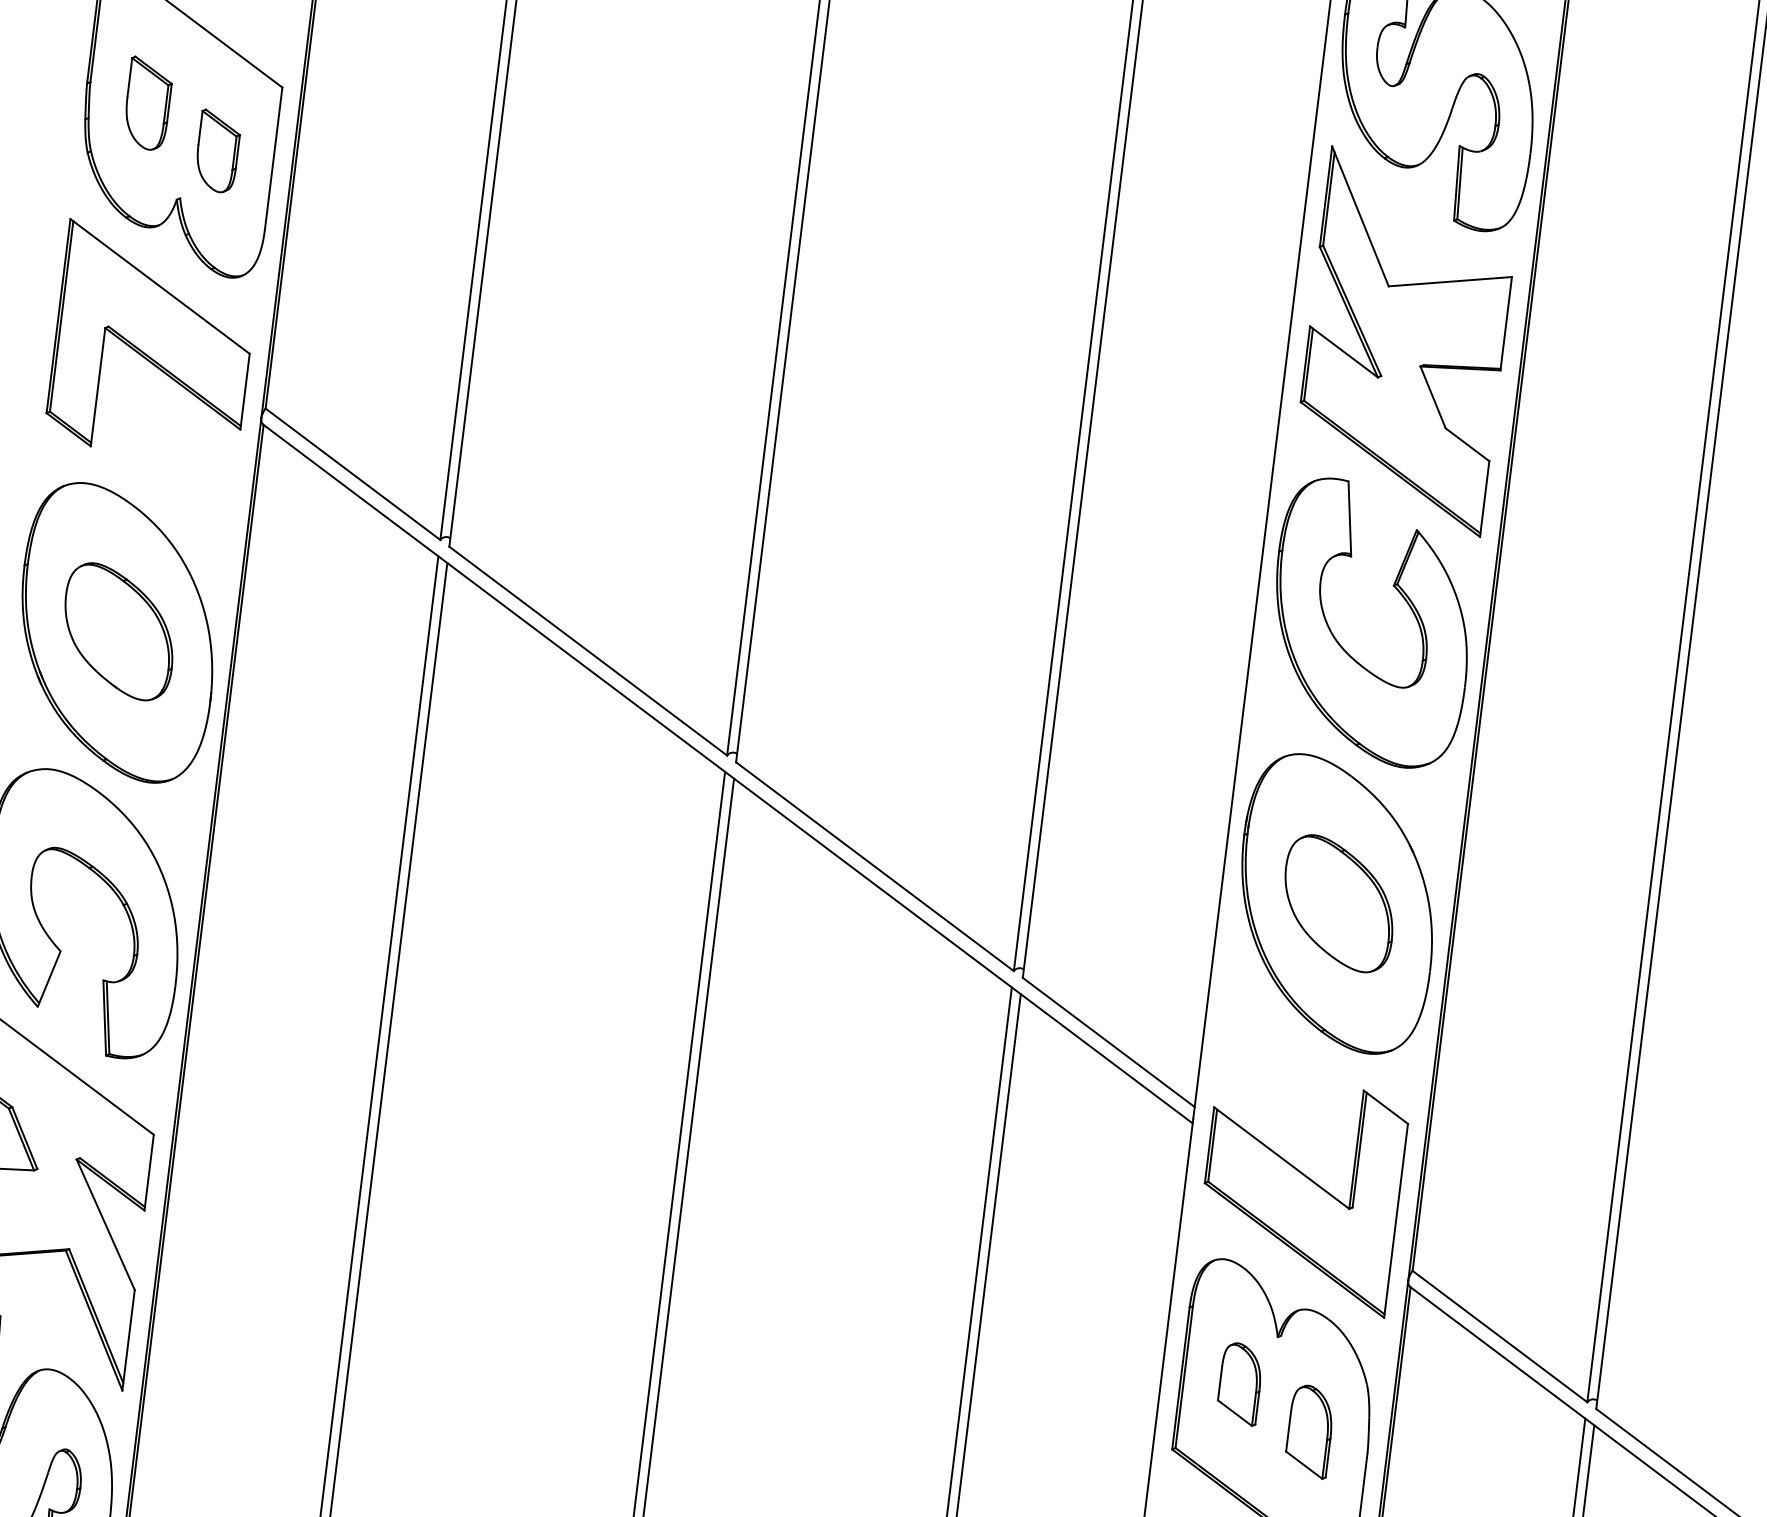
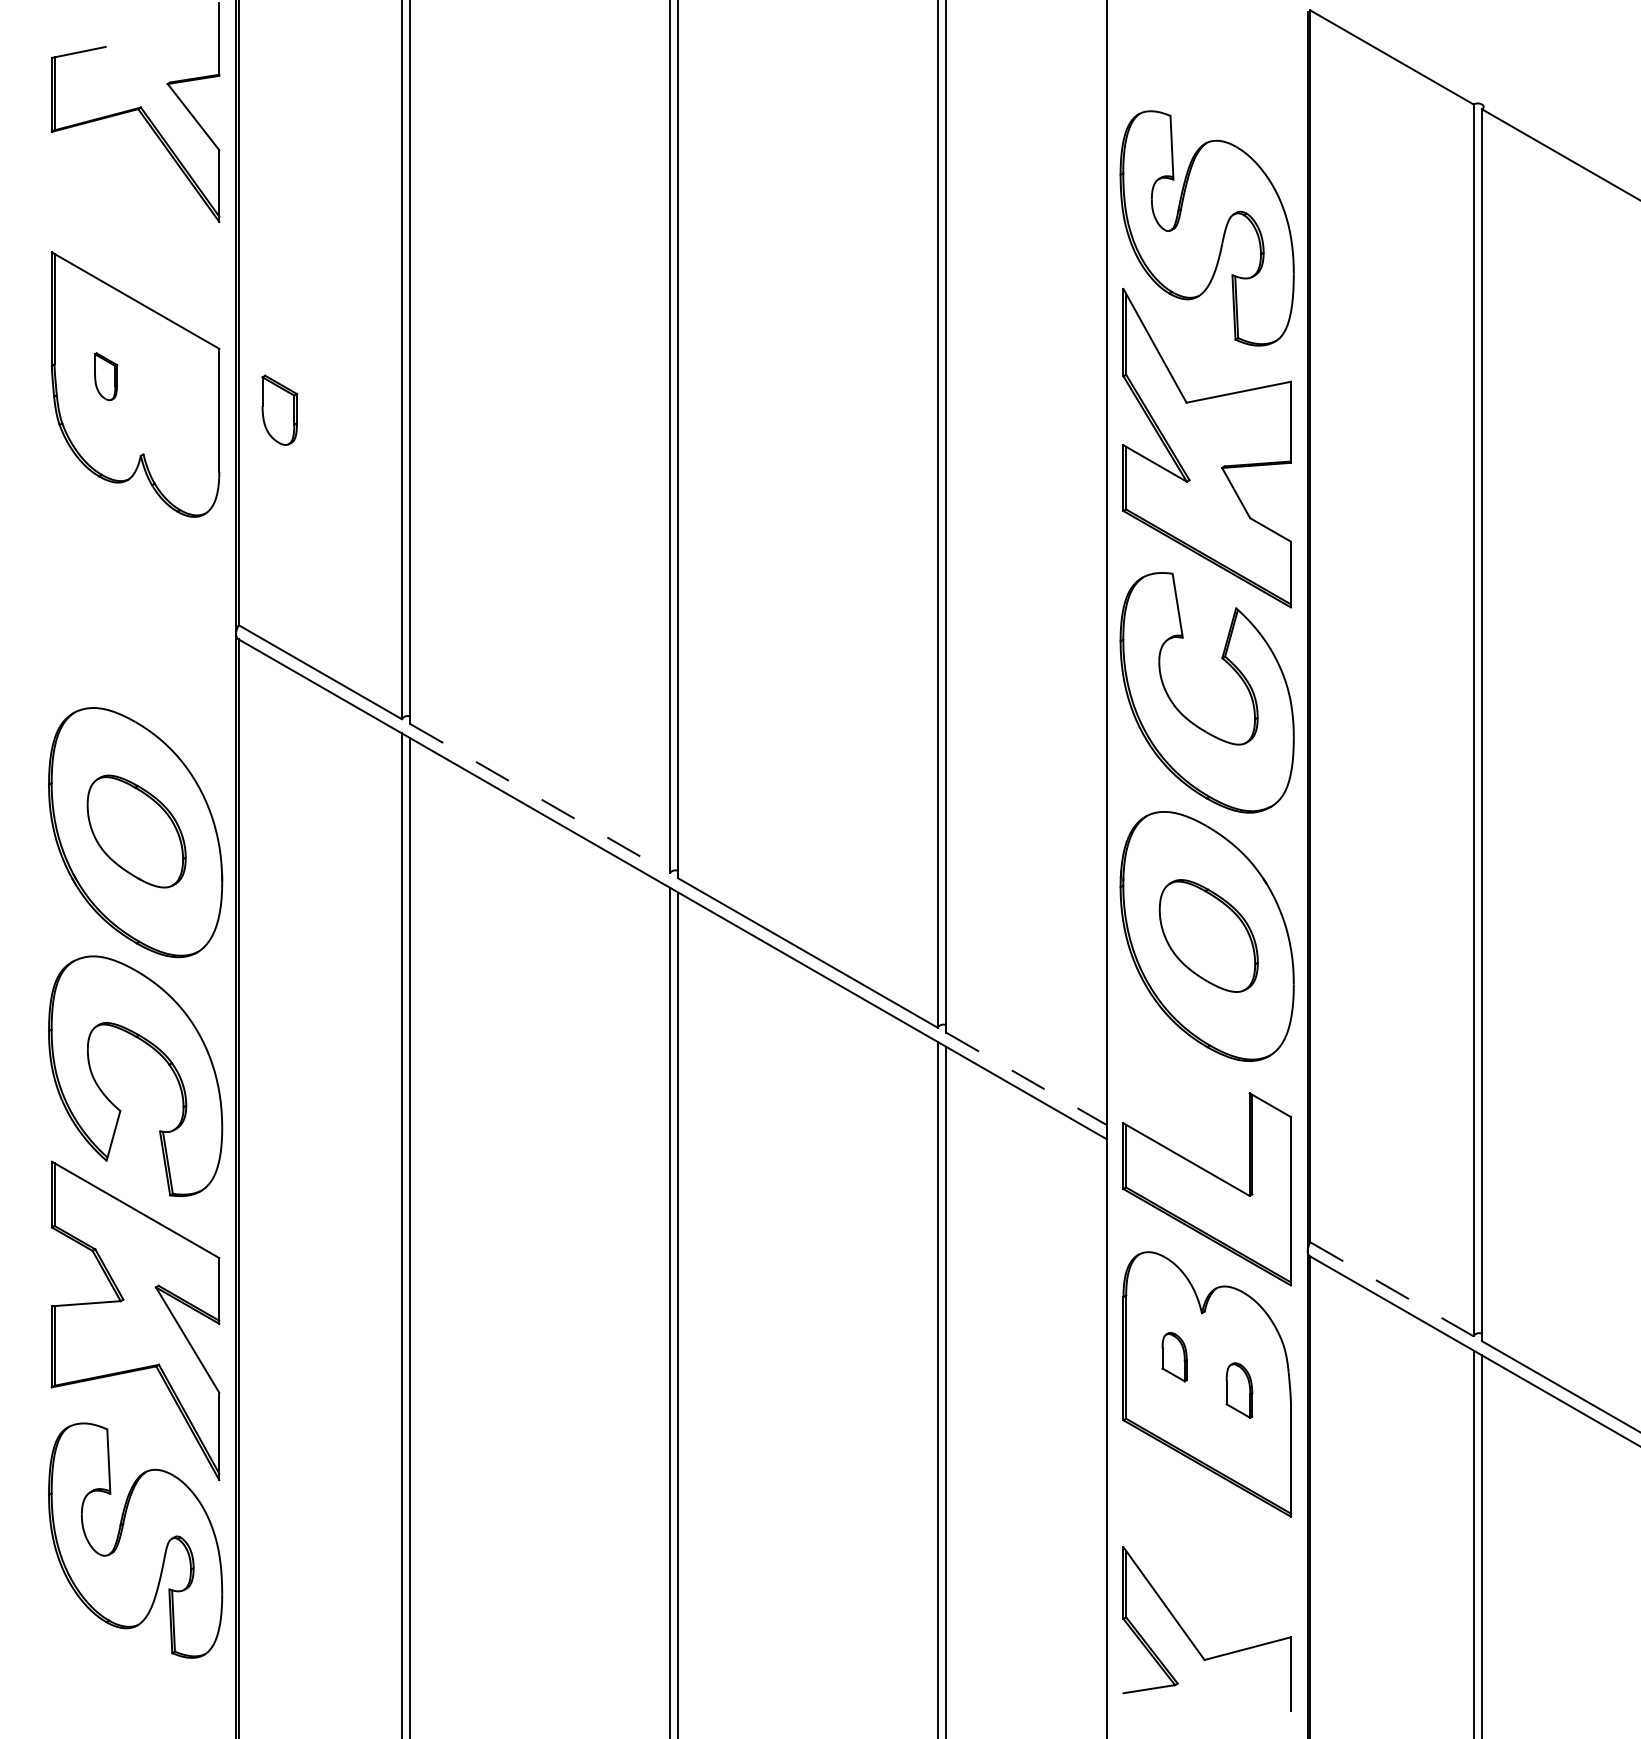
part: (147, 103) -> (105, 376), size x0.6
part: (217, 150) -> (279, 409), moved
part: (153, 341) -> (135, 579), removed
line: (588, 650) -> (540, 798), solid -> dashed
line: (1108, 1042) -> (1026, 1078), solid -> dashed
line: (1500, 1336) -> (1392, 1289), solid -> dashed
part: (1239, 1383) -> (1174, 1356), size x0.7
part: (1310, 1431) -> (1239, 1390), size x0.7

